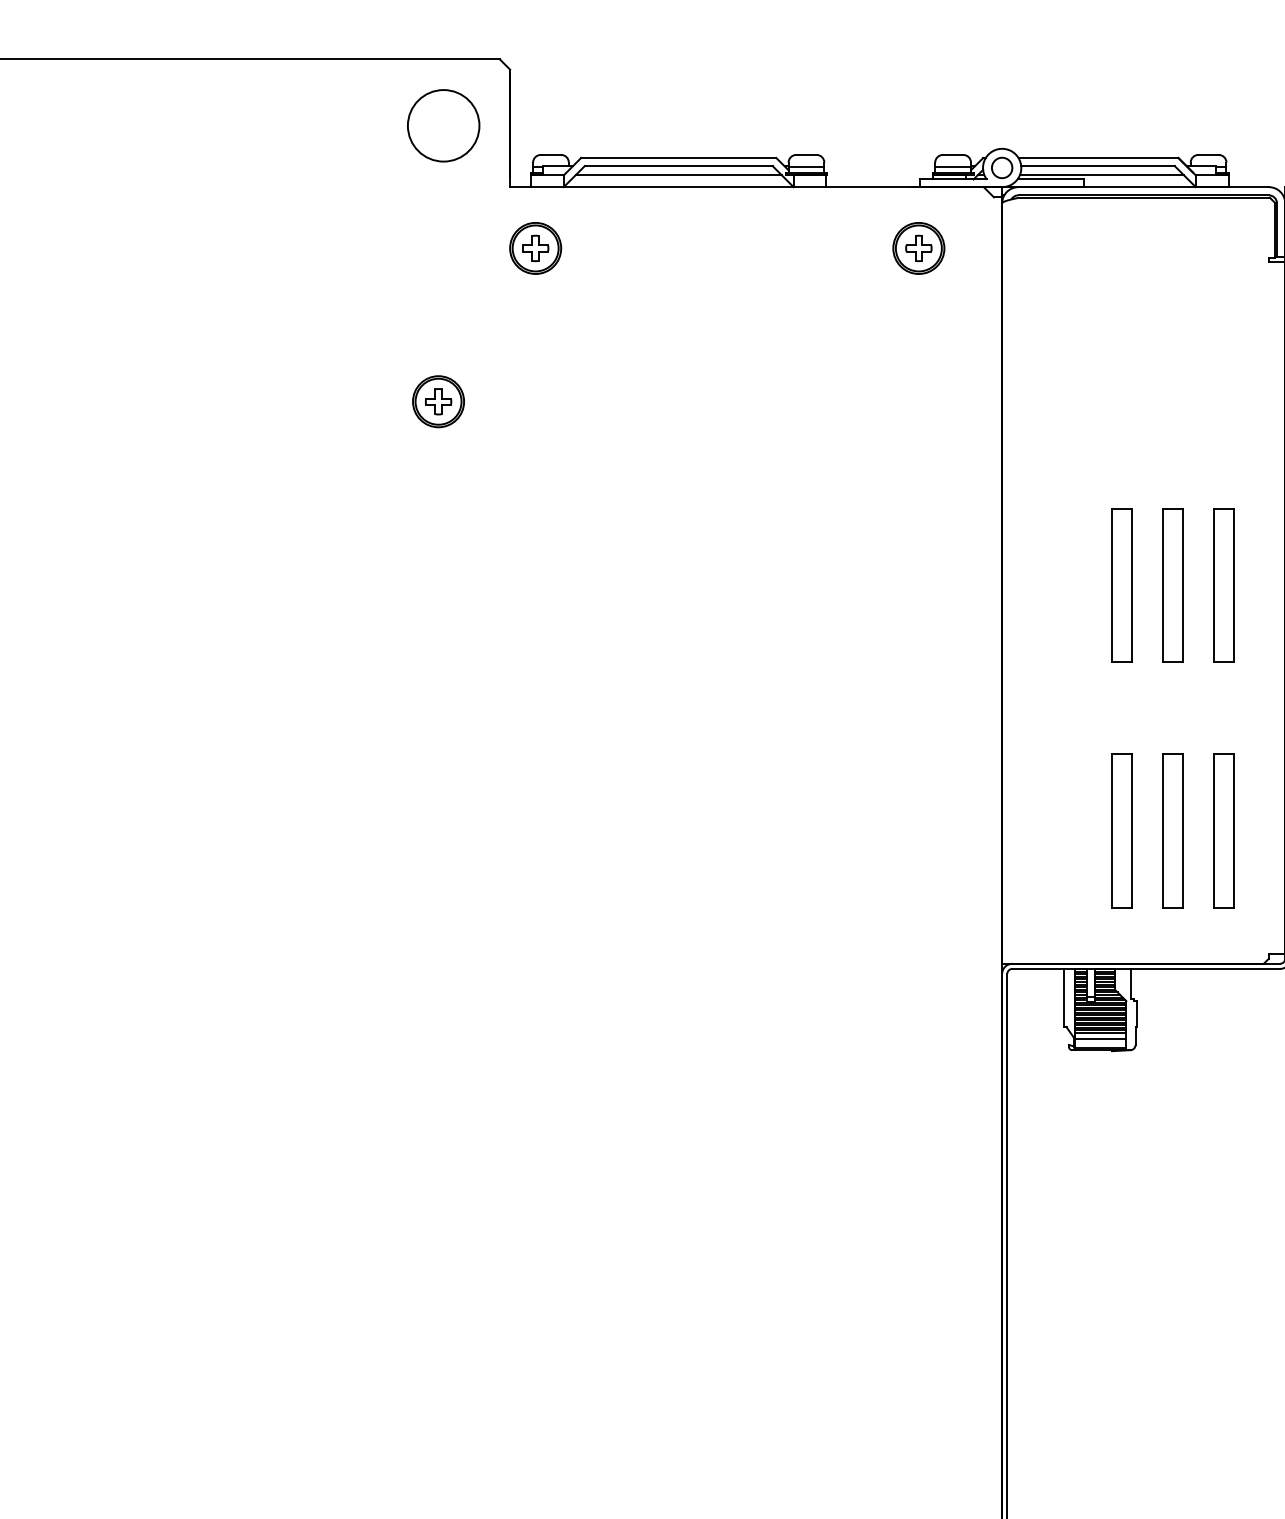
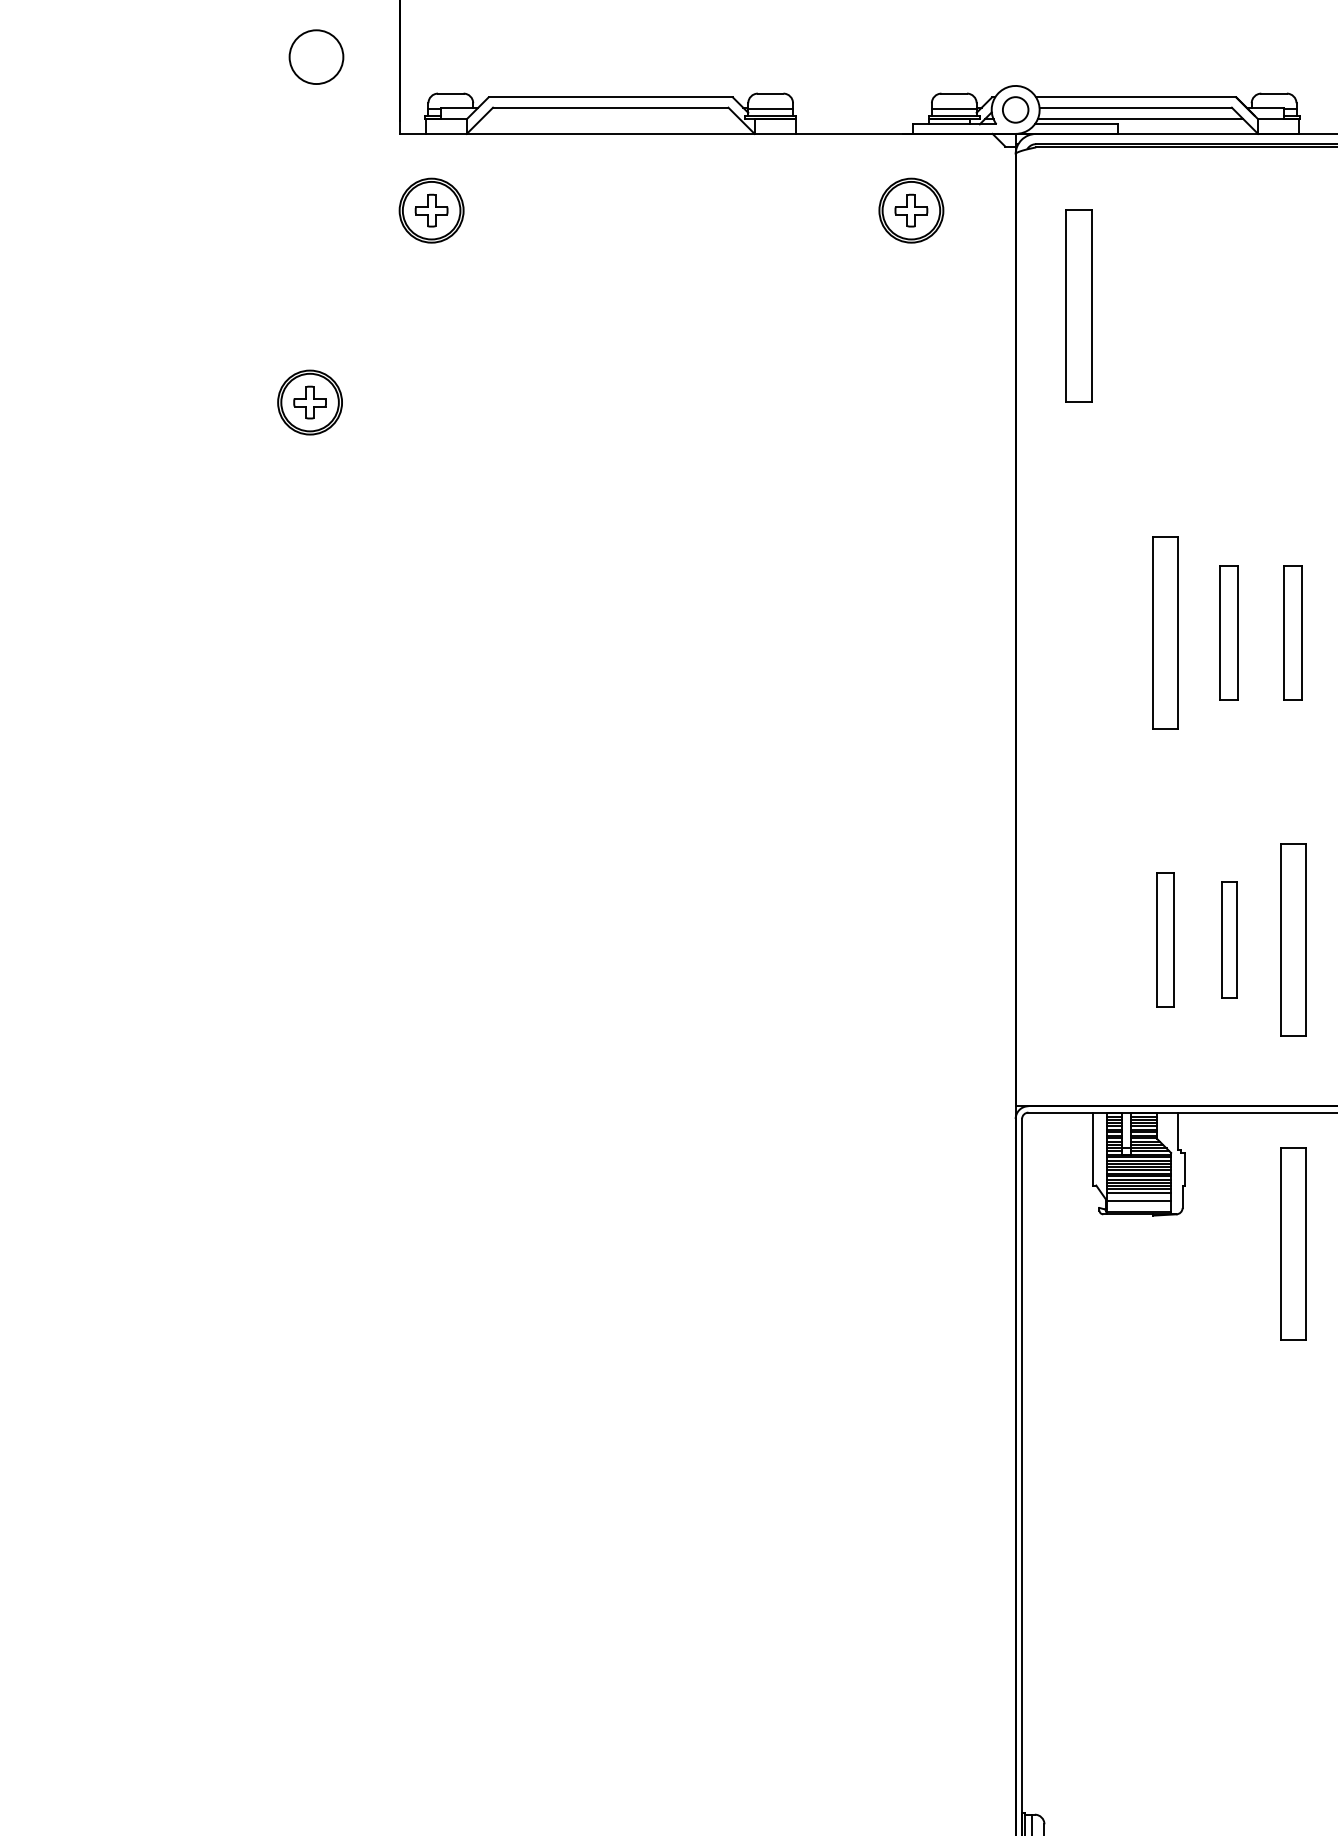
circle: (443, 125) -> (316, 56), size x0.6
line: (678, 175) -> (610, 119), removed
part: (1052, 324) -> (1078, 305), added
part: (1172, 585) -> (1228, 632), size x0.7
part: (1223, 585) -> (1292, 632), size x0.7
part: (1121, 830) -> (1165, 939), size x0.7
part: (1172, 830) -> (1228, 939), size x0.6
part: (1223, 1073) -> (1292, 1243), added

